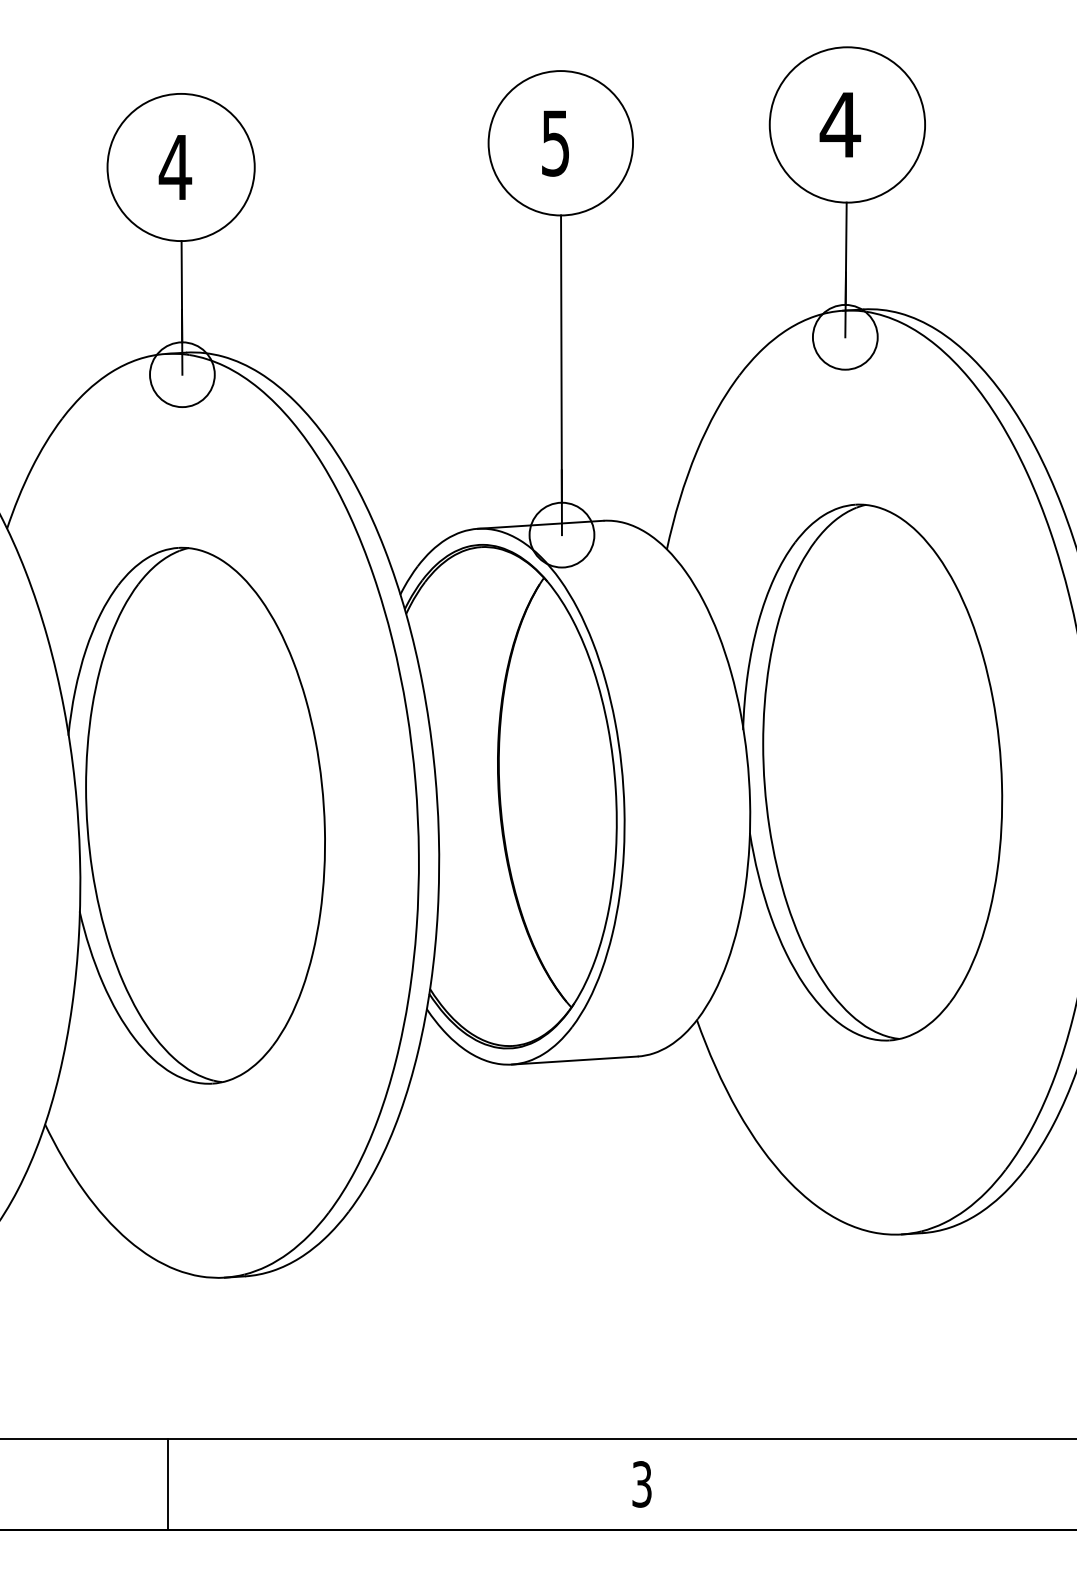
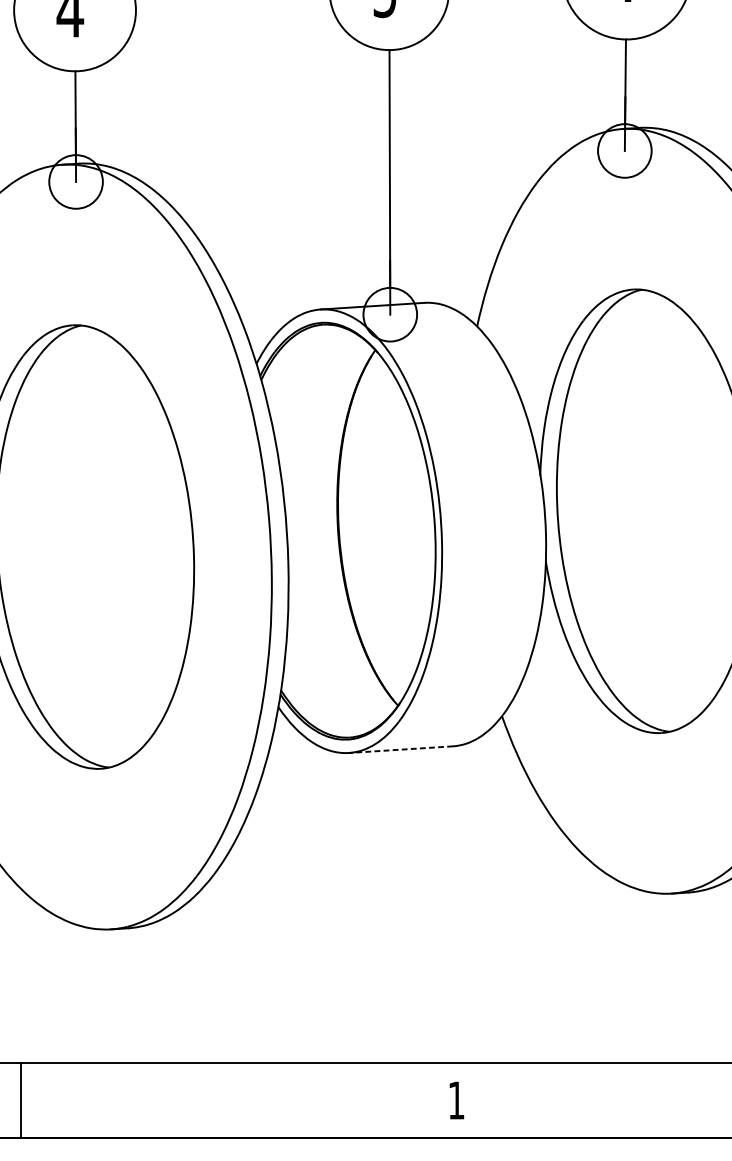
line: (574, 1060) -> (400, 749), solid -> dashed
line: (167, 1484) -> (20, 1100), moved
text: (641, 1484) -> (456, 1100), 3 -> 1

